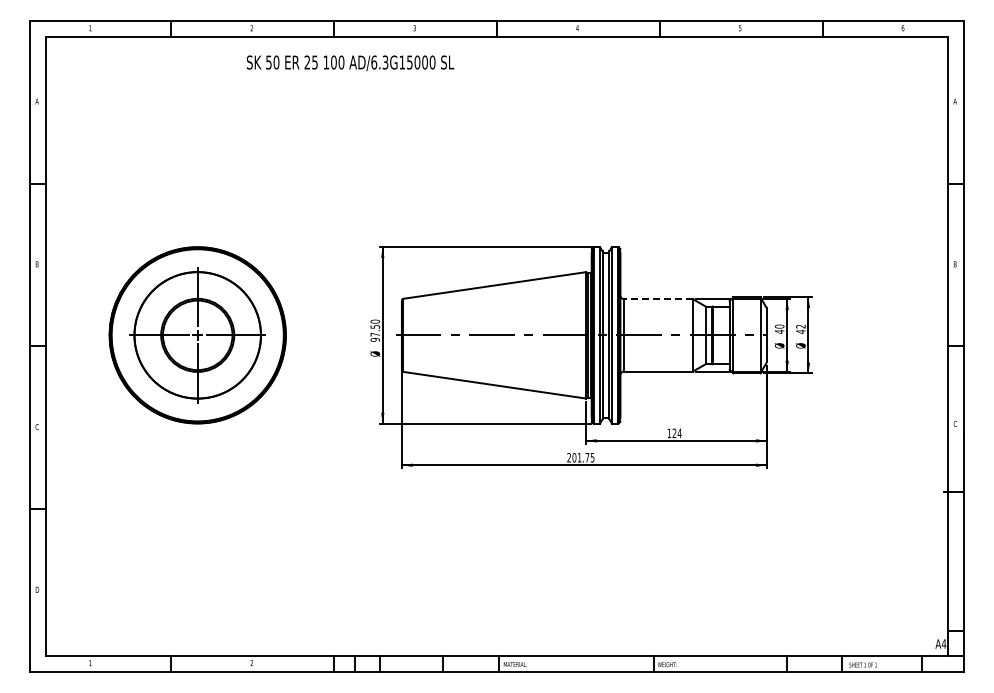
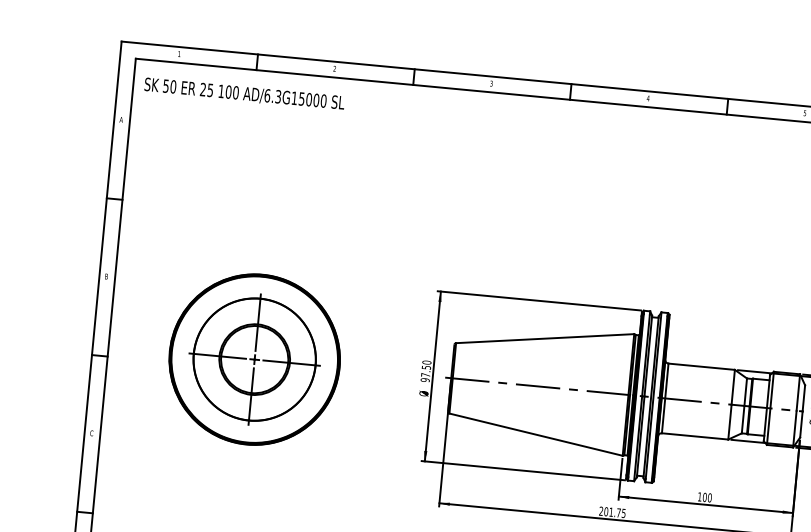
text: (350, 62) -> (244, 93), moved
line: (658, 299) -> (701, 367), dashed -> solid
text: (676, 433) -> (706, 497), 124 -> 100

